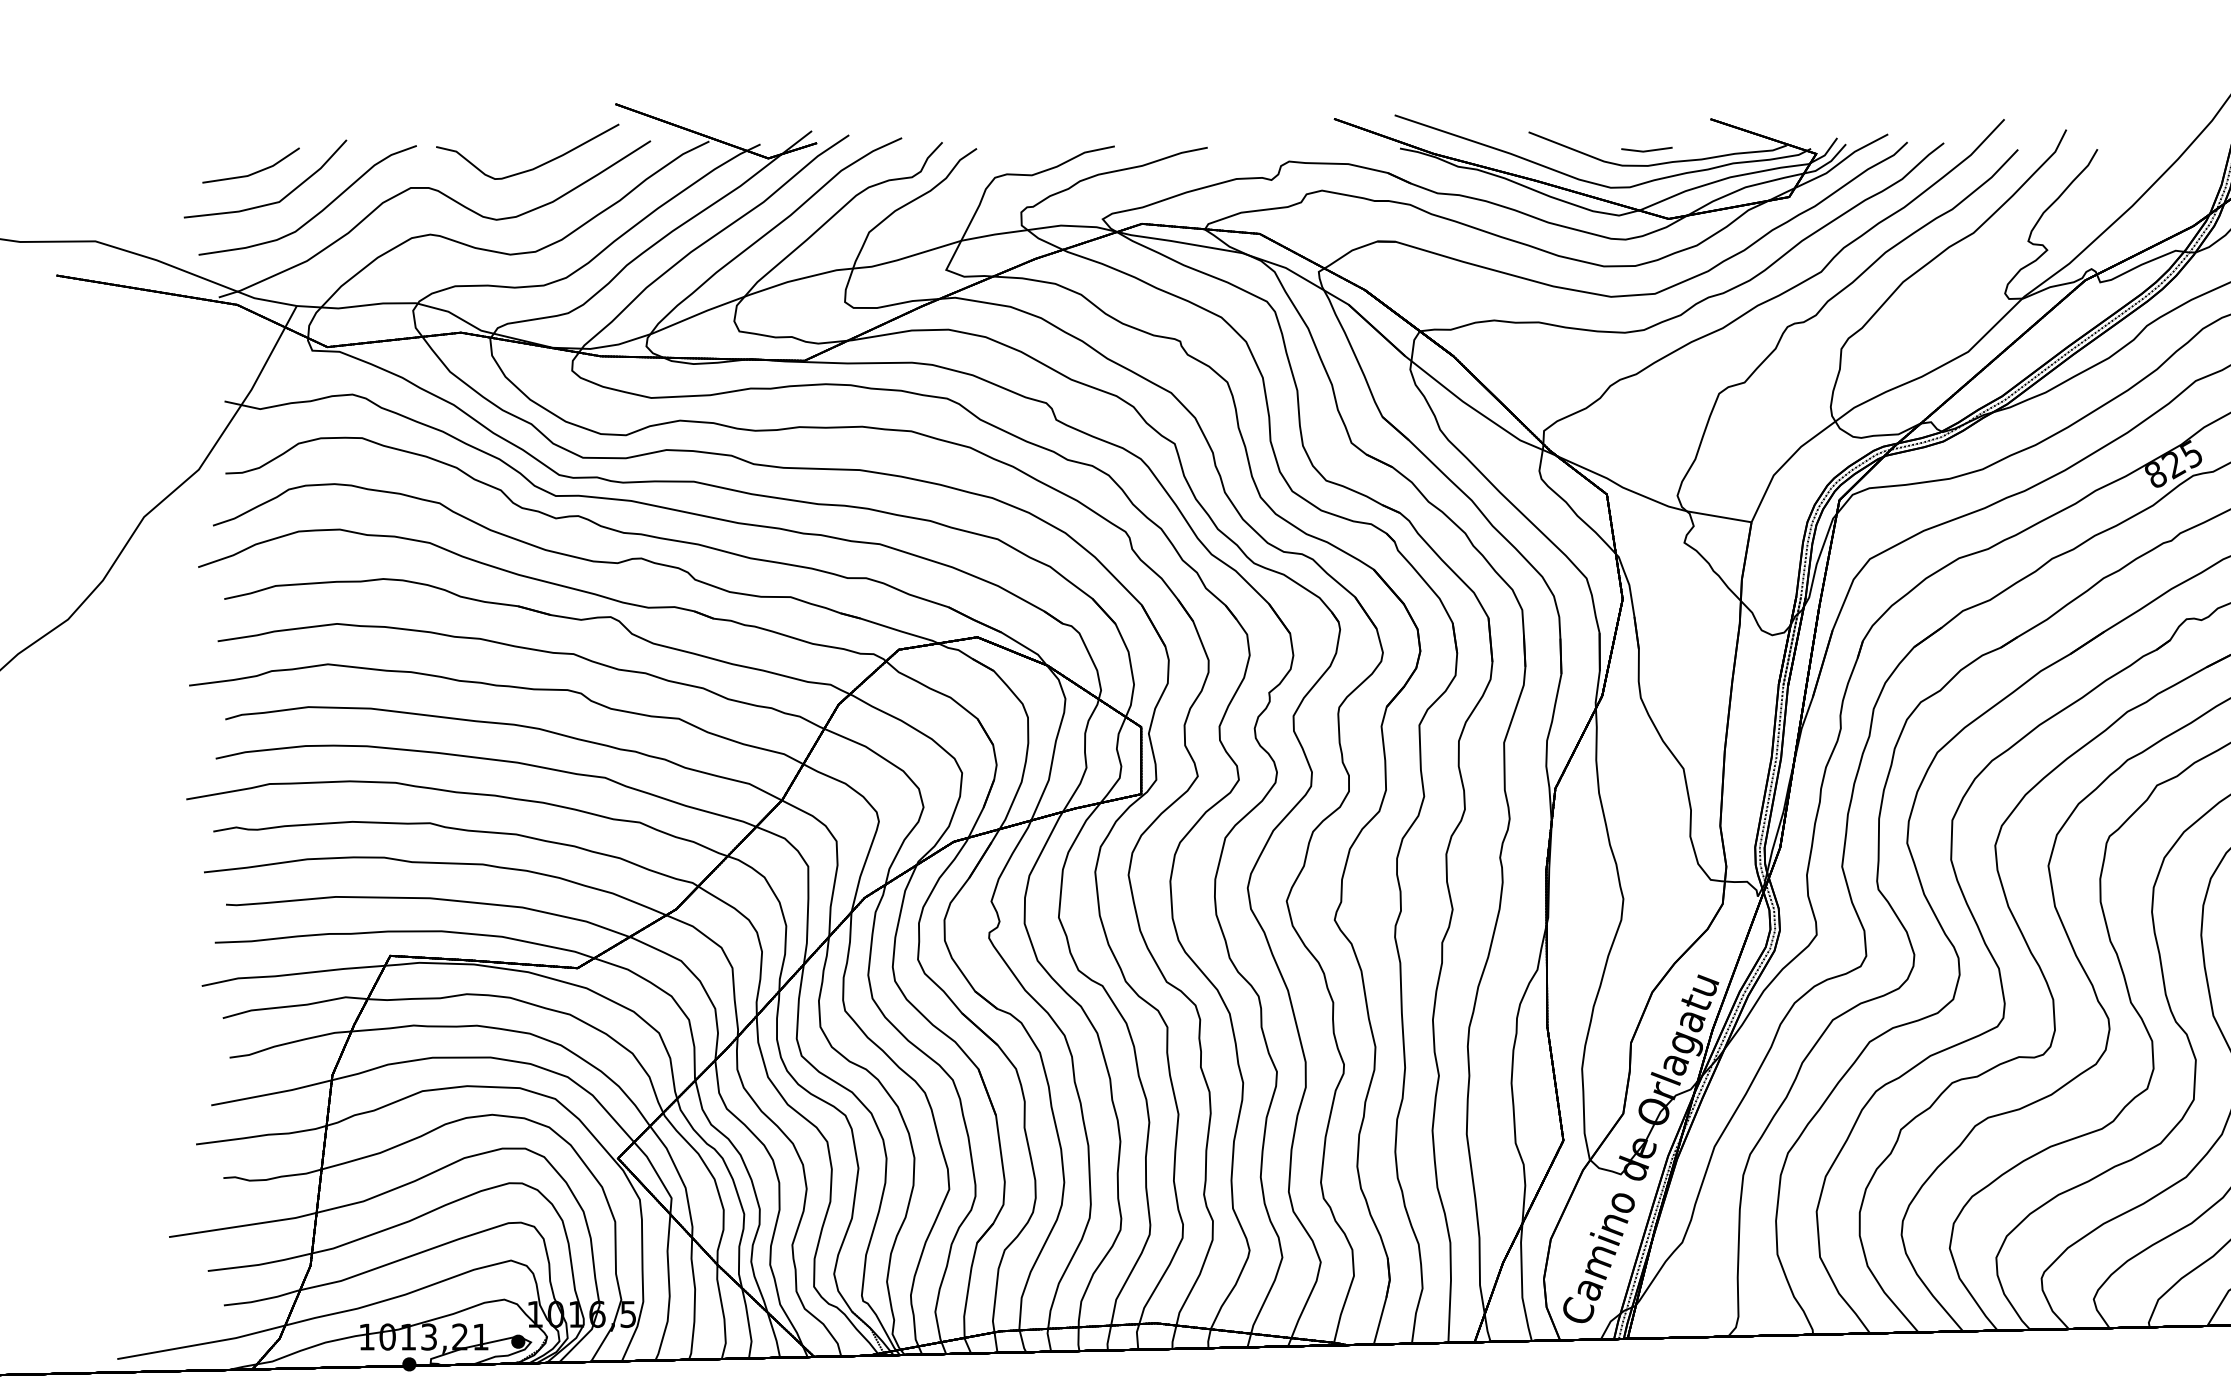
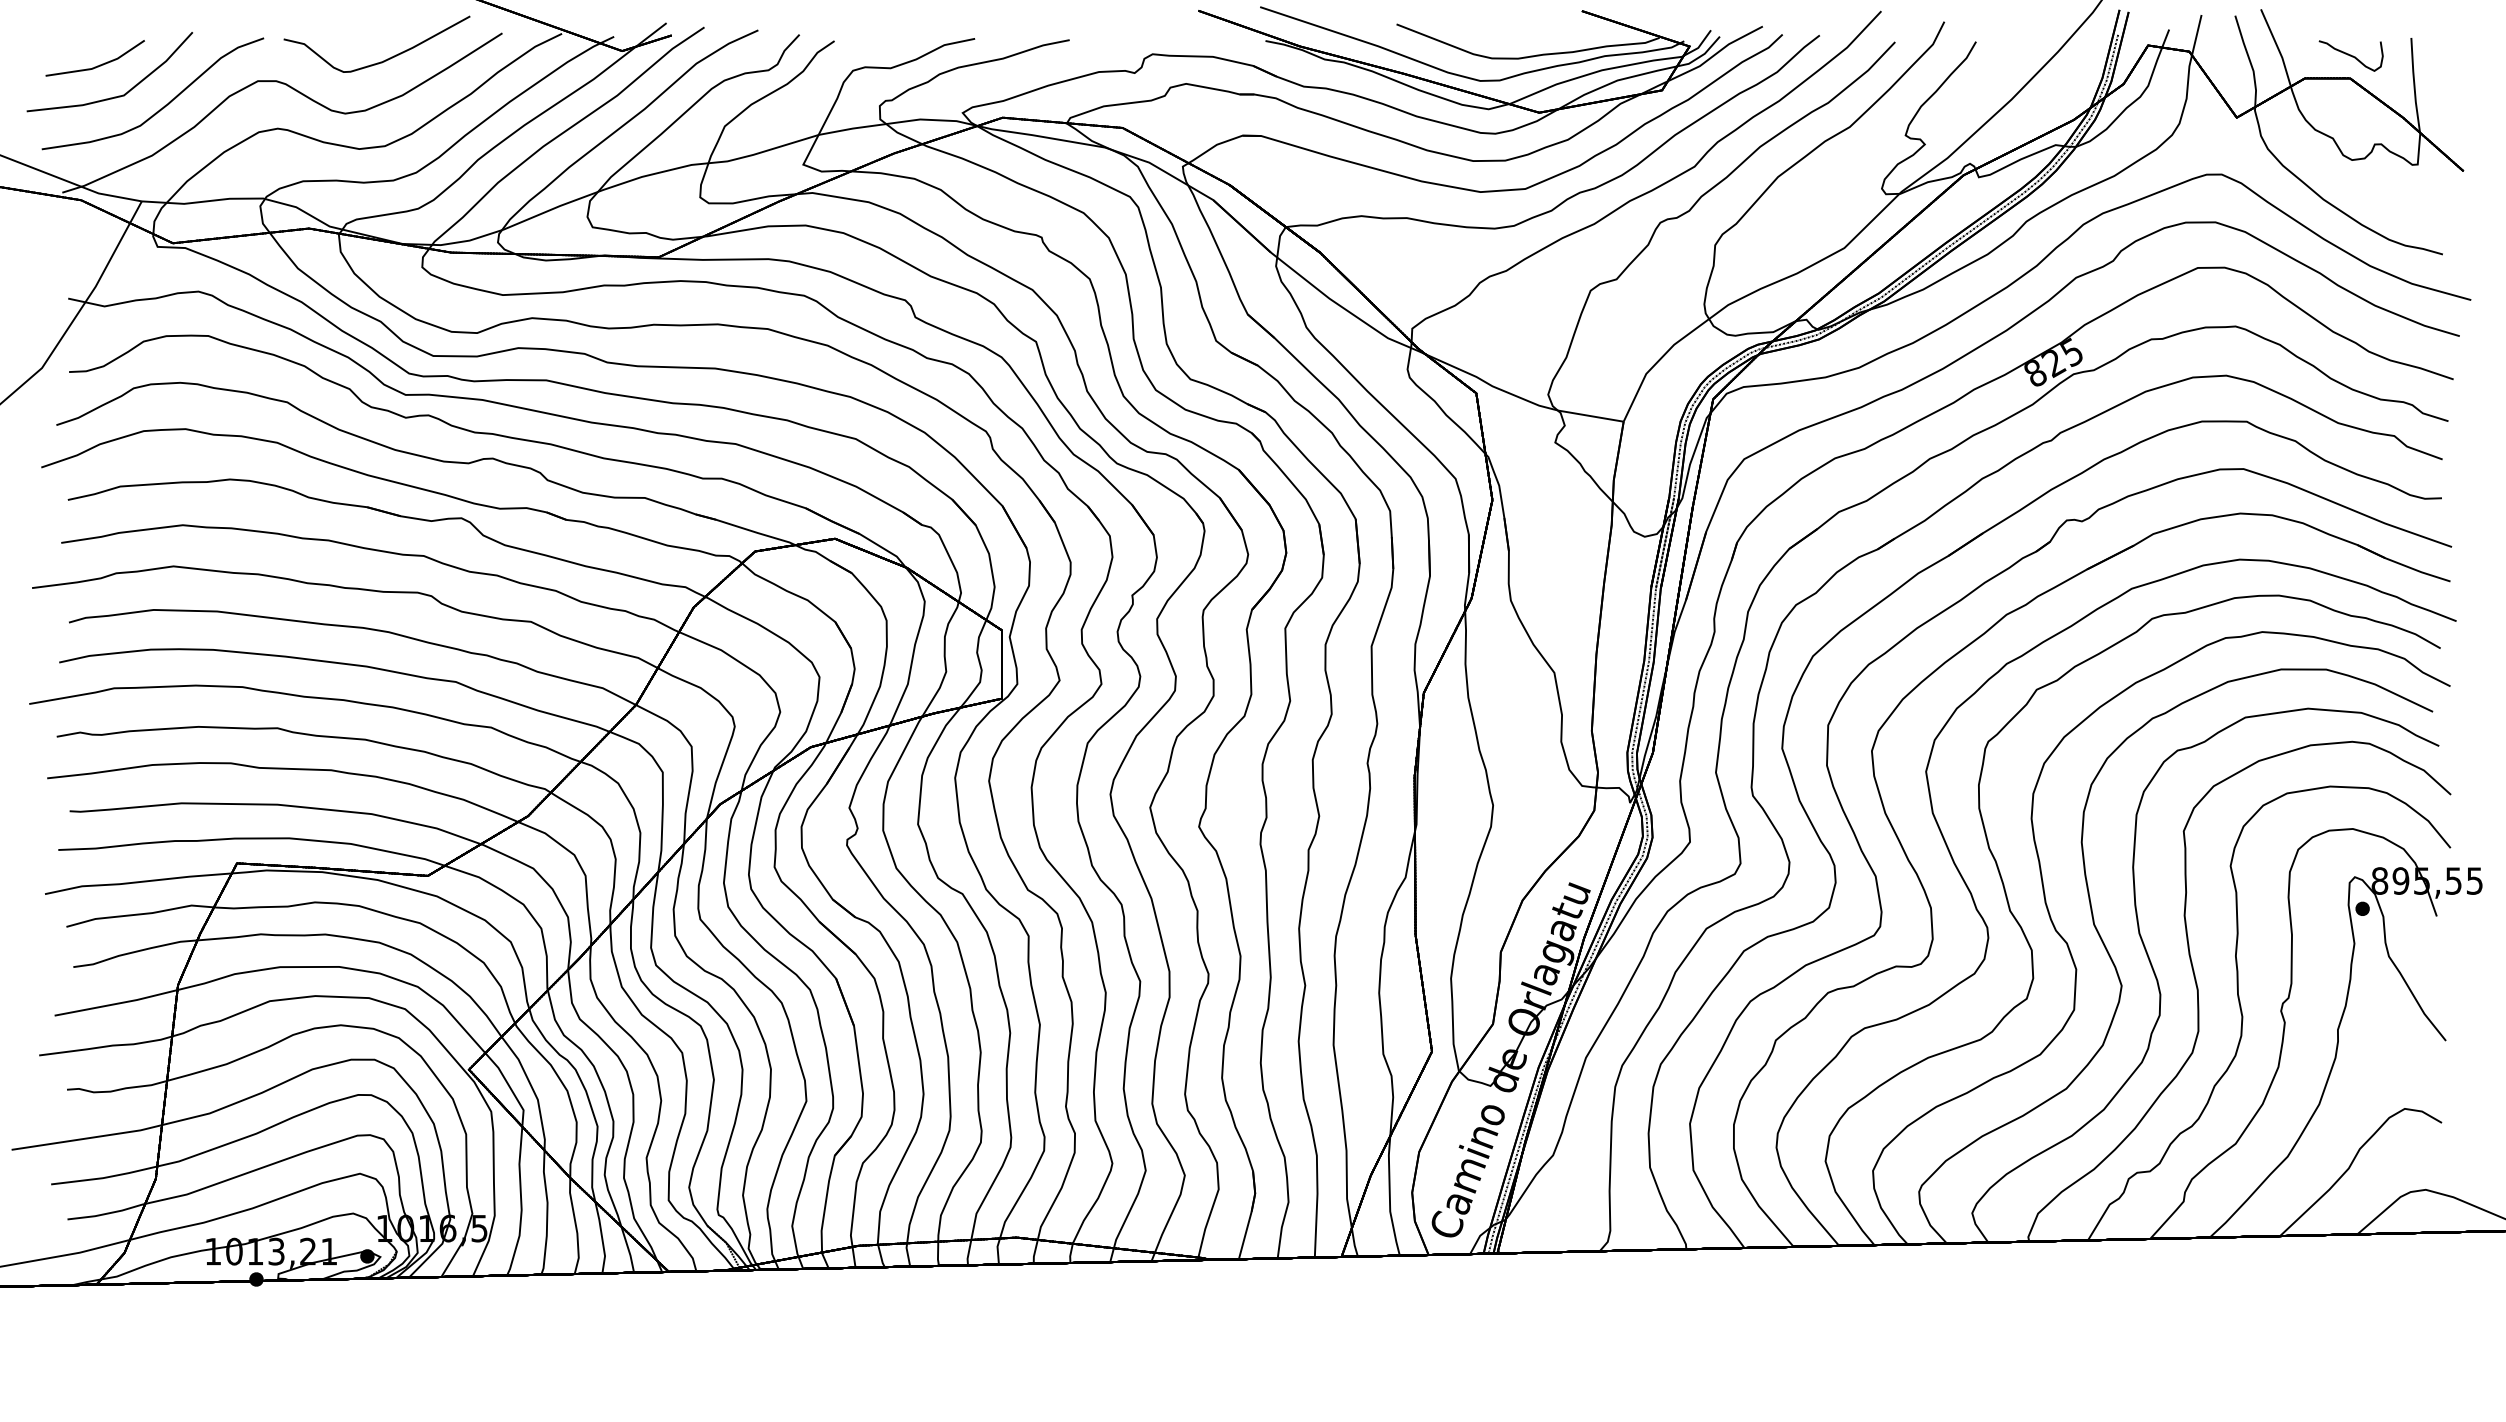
part: (1647, 149) -> (1517, 41), removed

